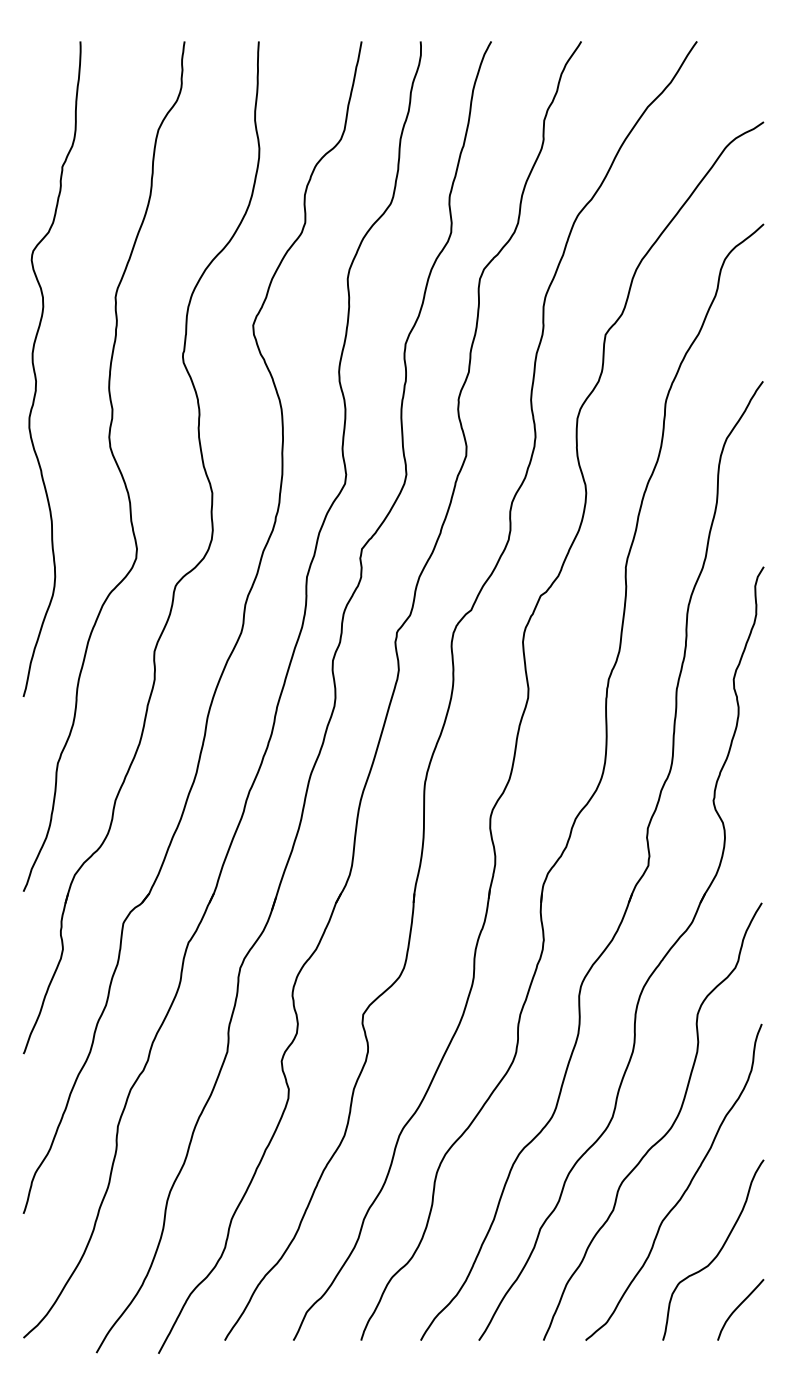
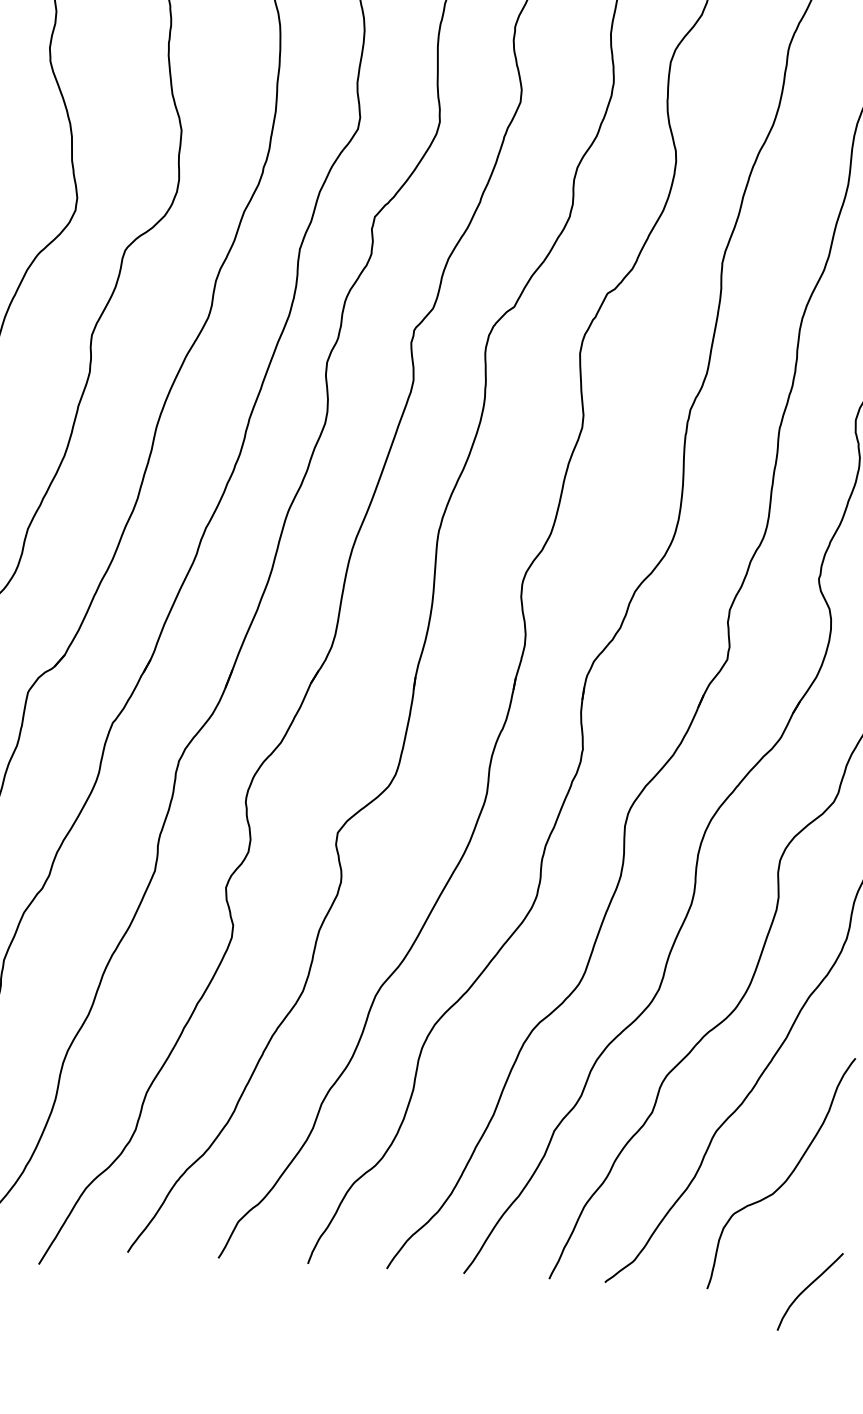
curve: (738, 1307) -> (807, 1288), moved

